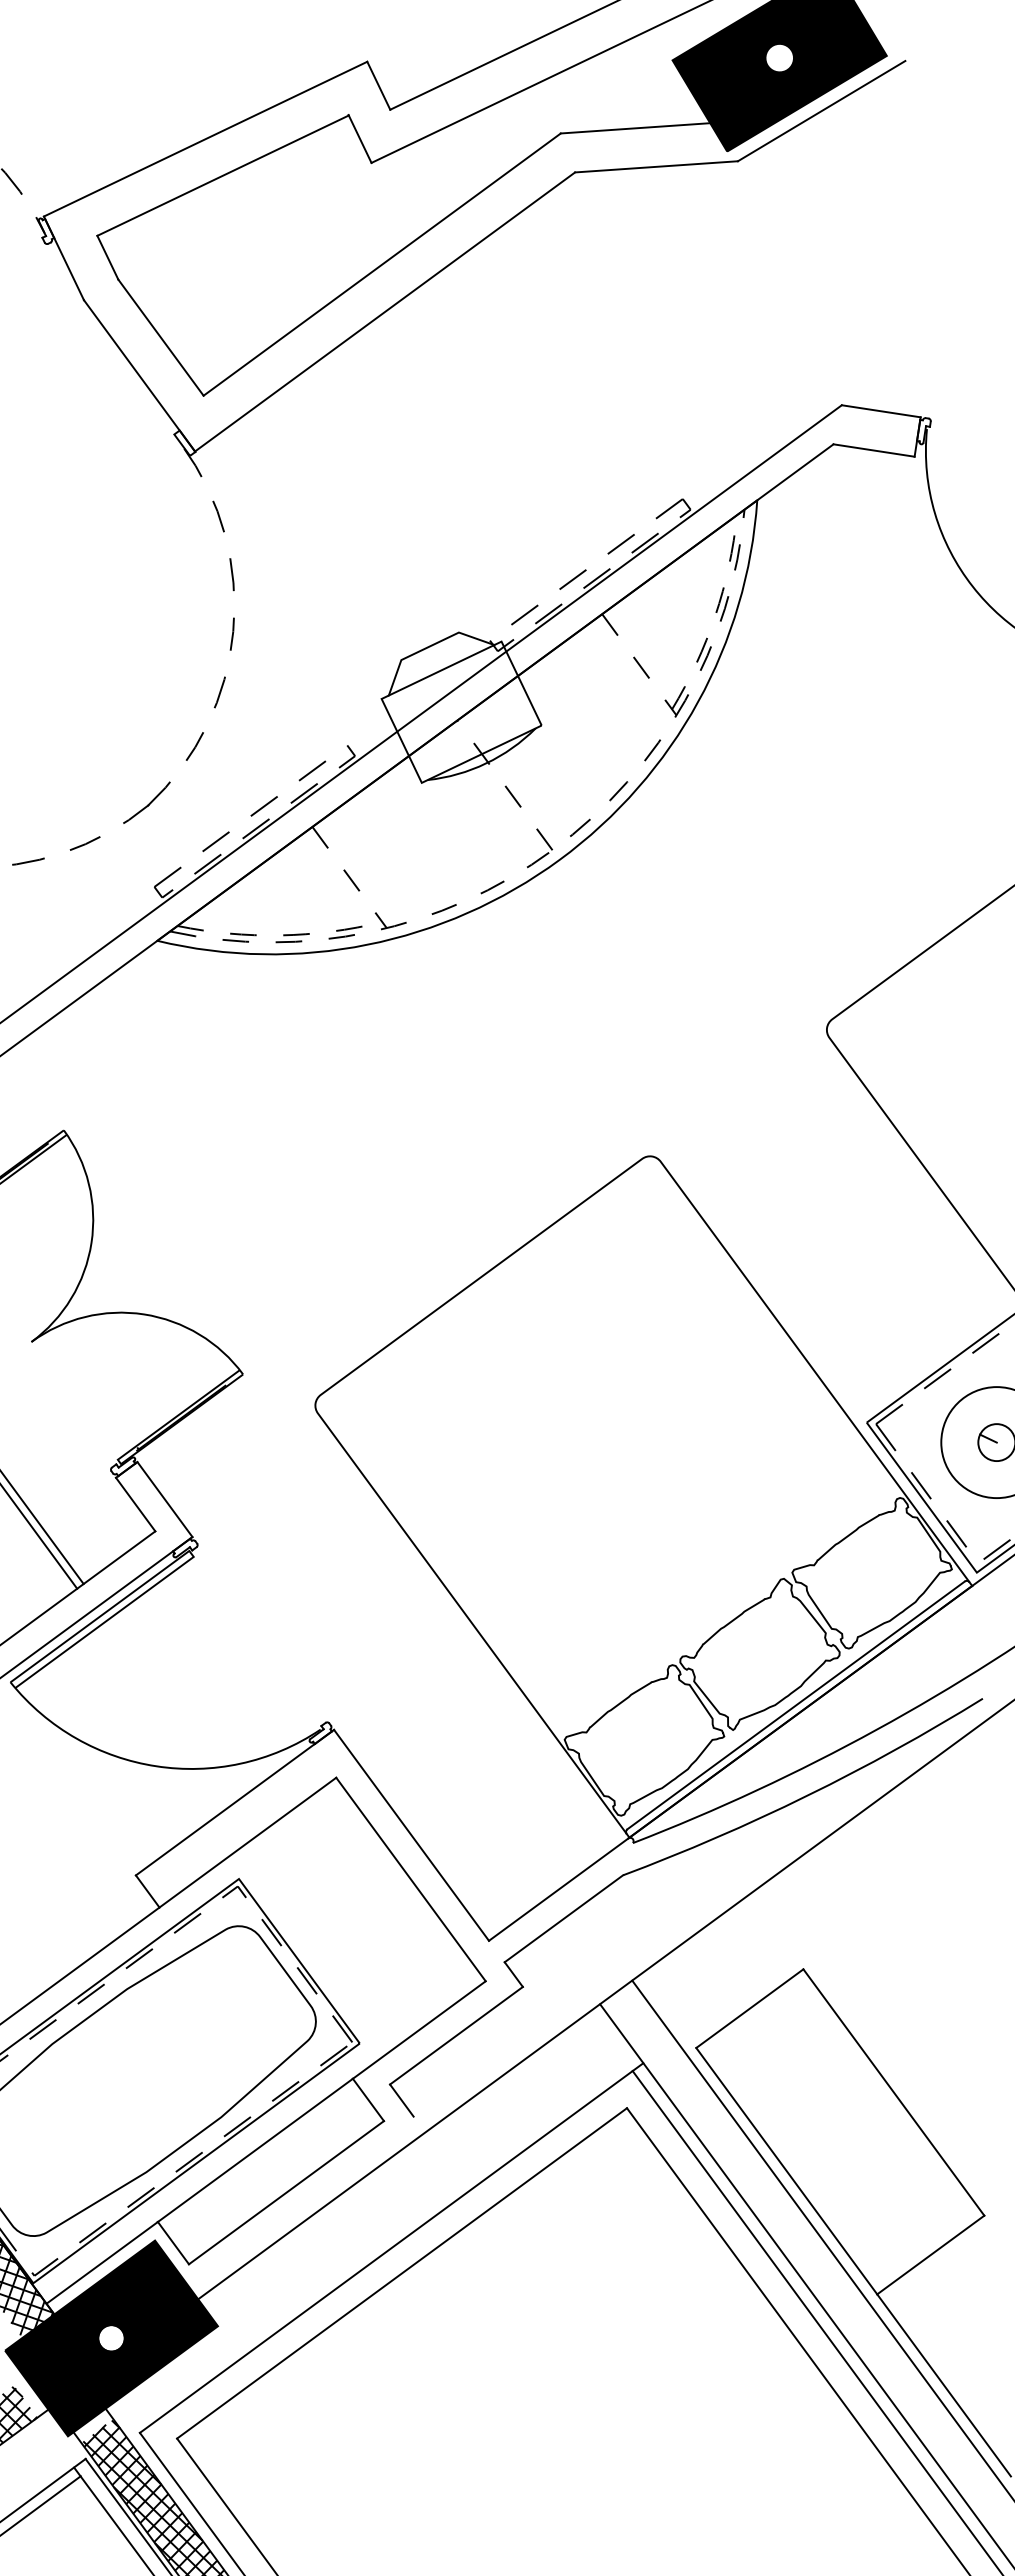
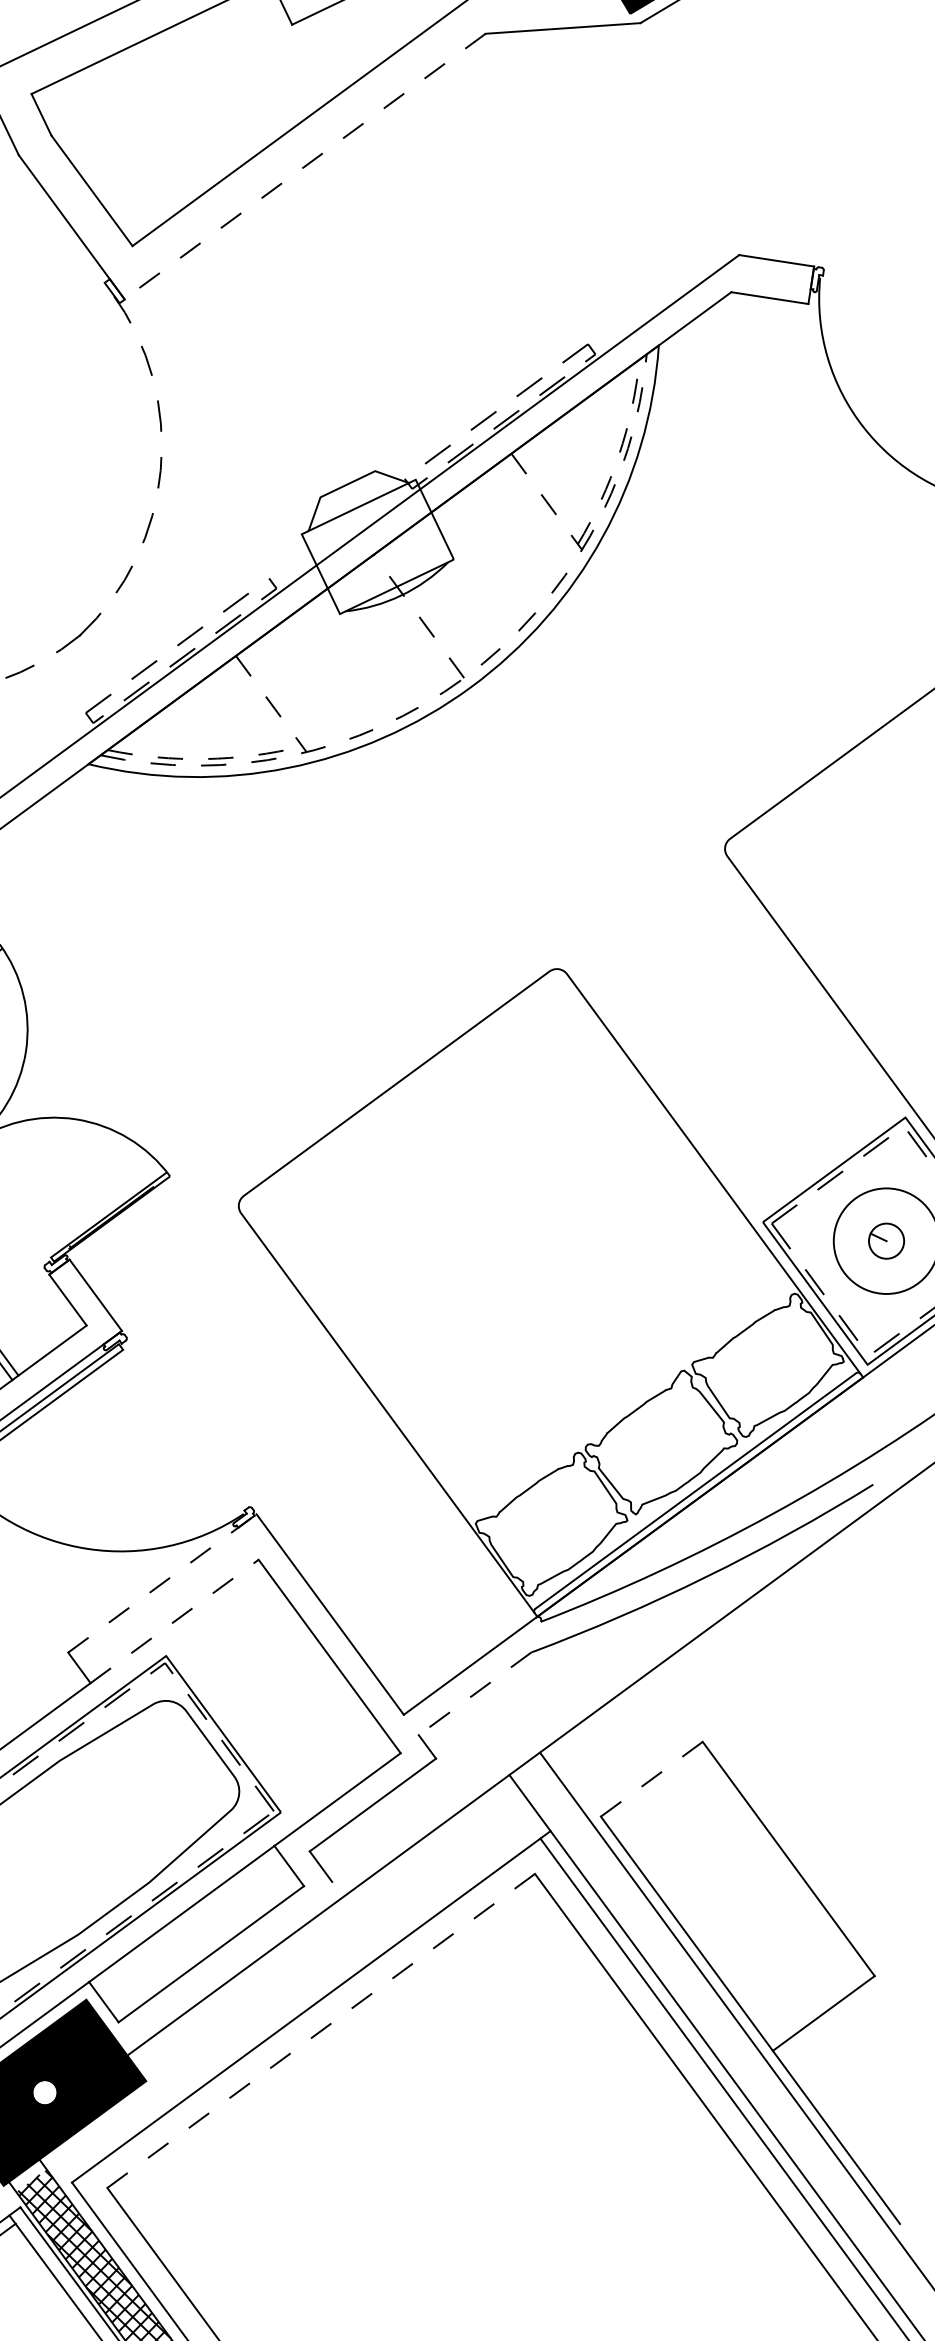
line: (385, 311) -> (305, 165), solid -> dashed
line: (235, 1802) -> (162, 1583), solid -> dashed
line: (247, 1842) -> (174, 1621), solid -> dashed
line: (563, 1919) -> (474, 1694), solid -> dashed
line: (750, 2008) -> (652, 1779), solid -> dashed
line: (402, 2273) -> (321, 2031), solid -> dashed

